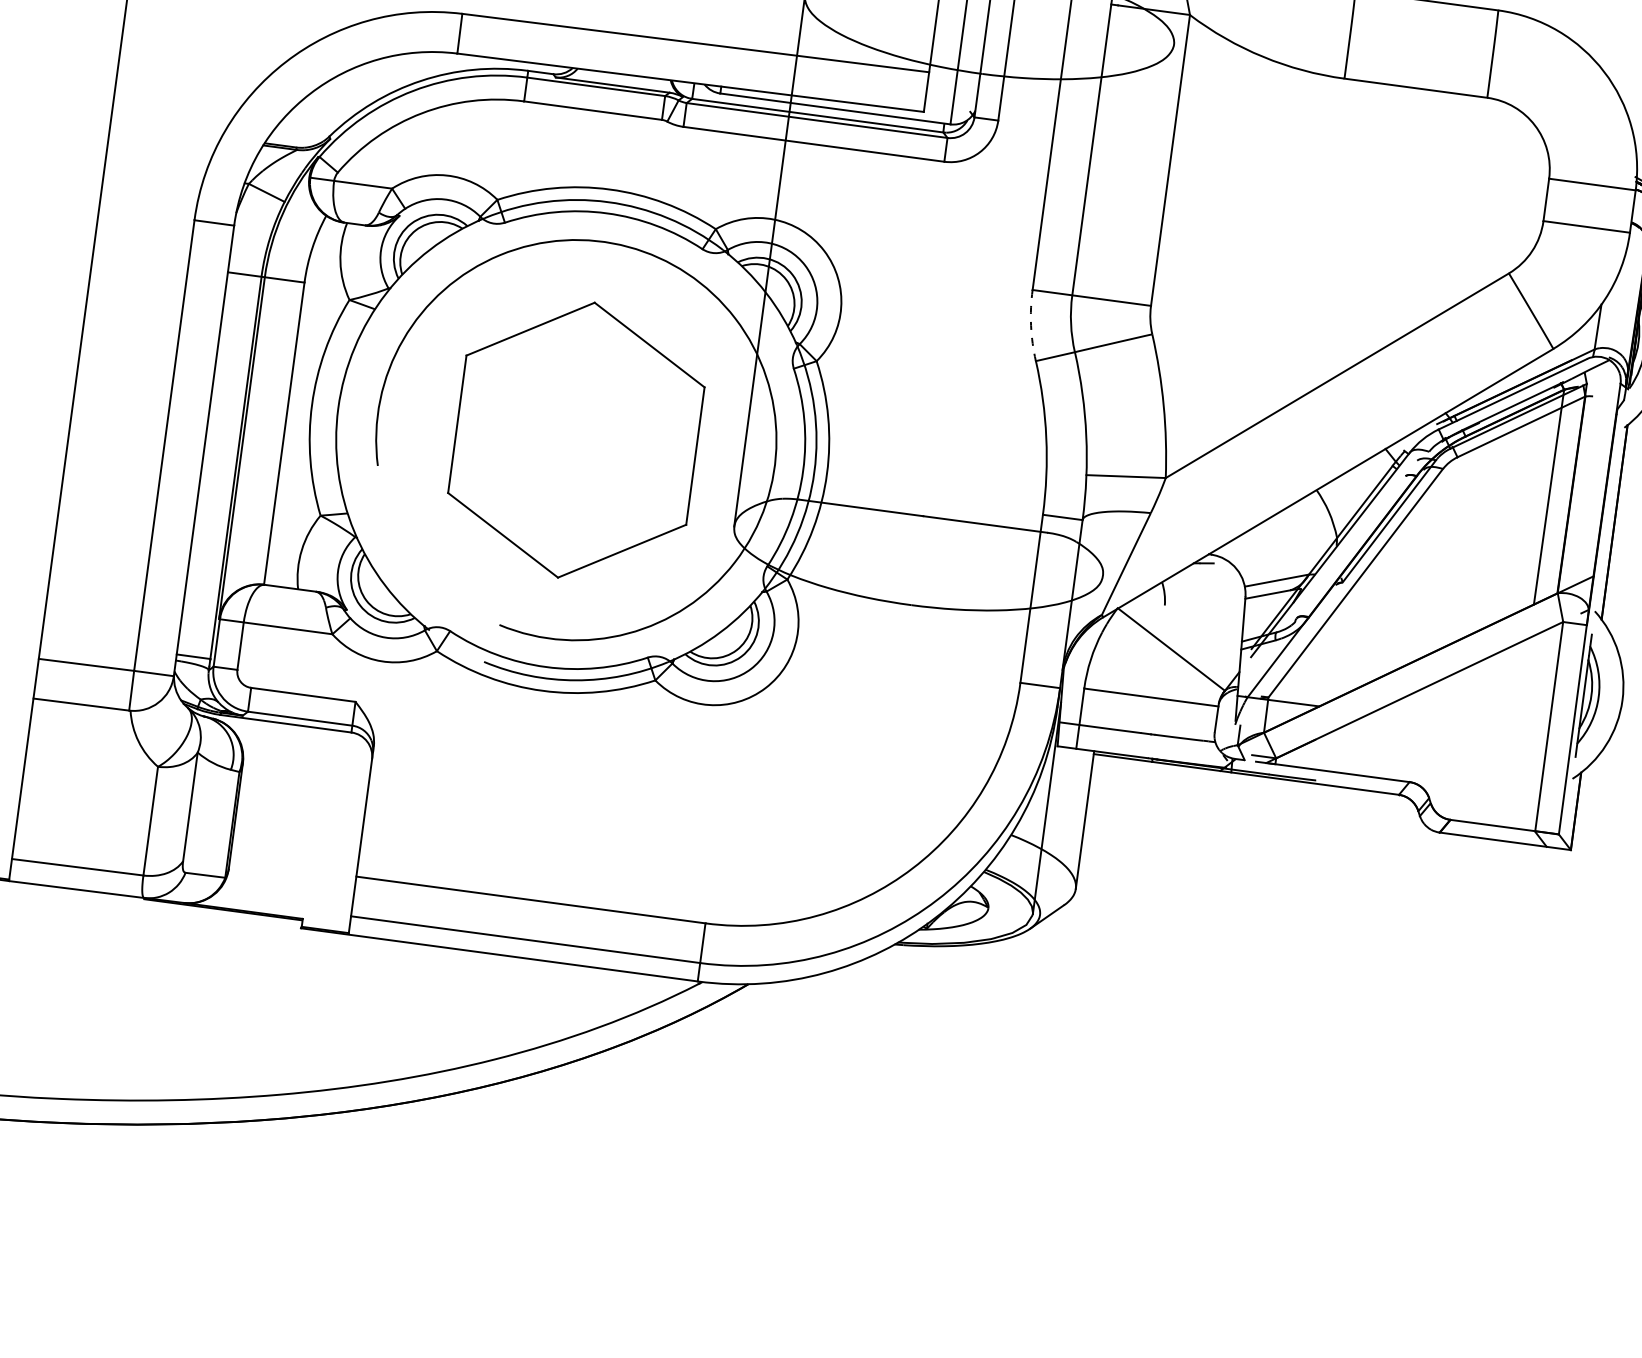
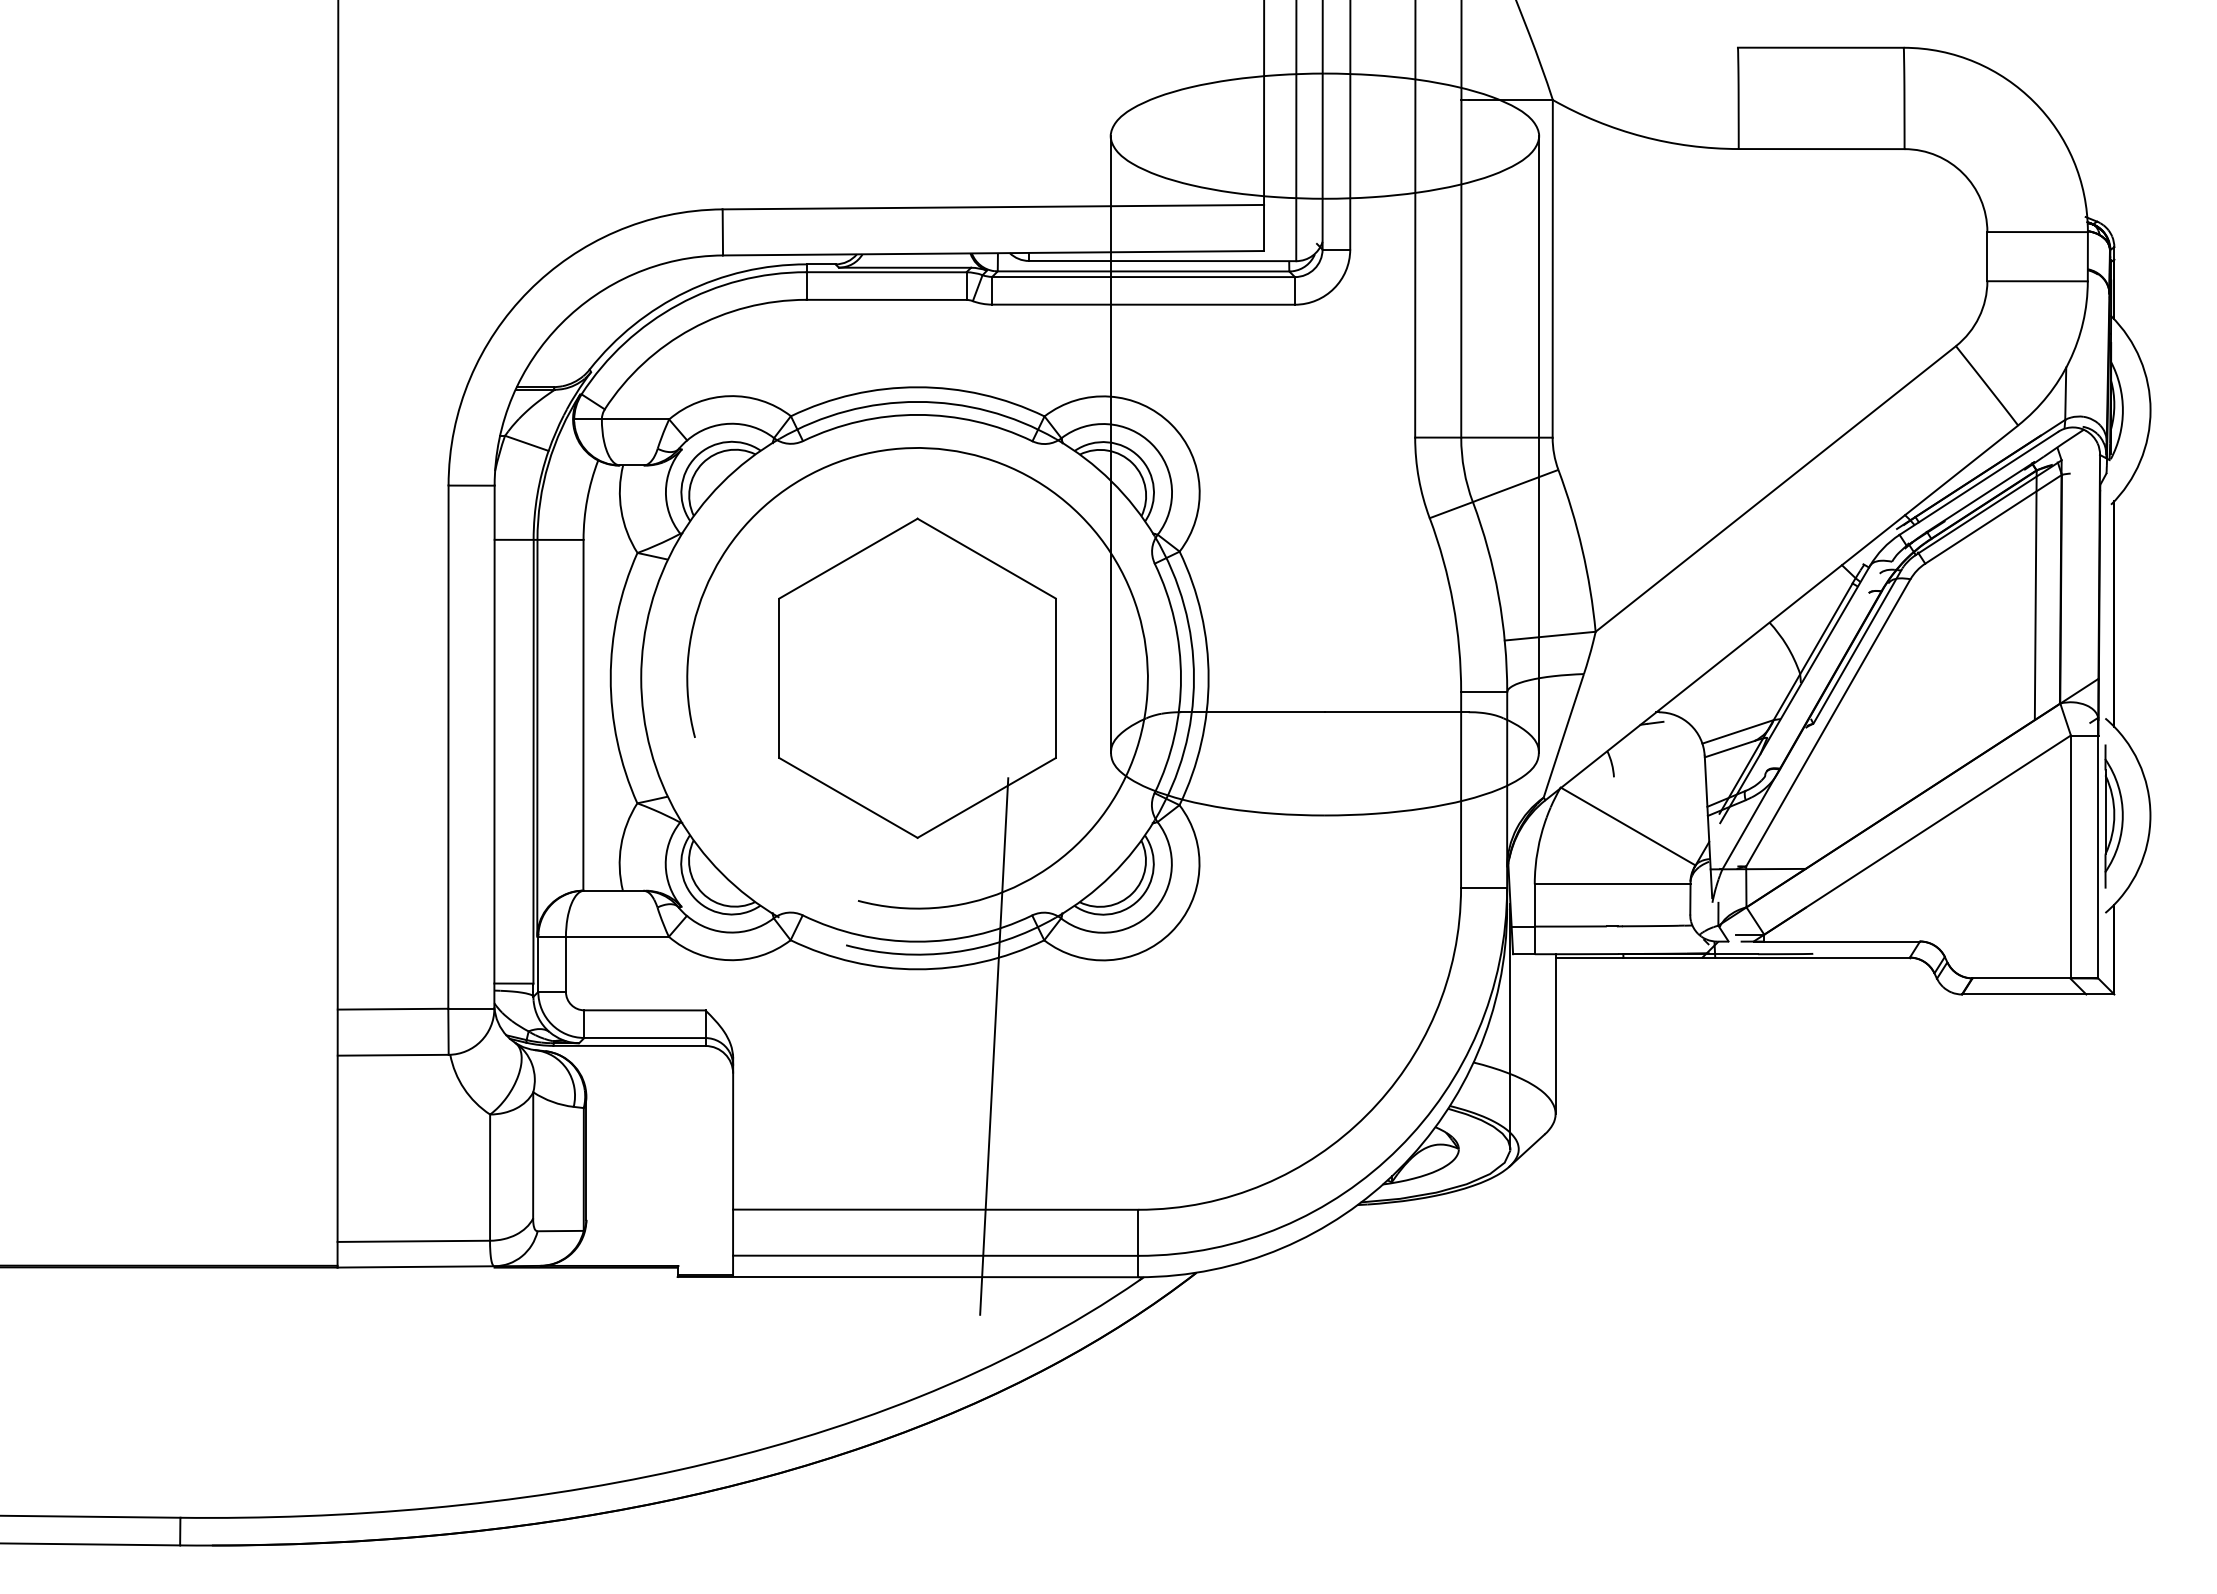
line: (1138, 310) -> (1539, 444), added
arc: (1030, 325) -> (1418, 478), dashed -> solid
line: (600, 766) -> (994, 1046), added

